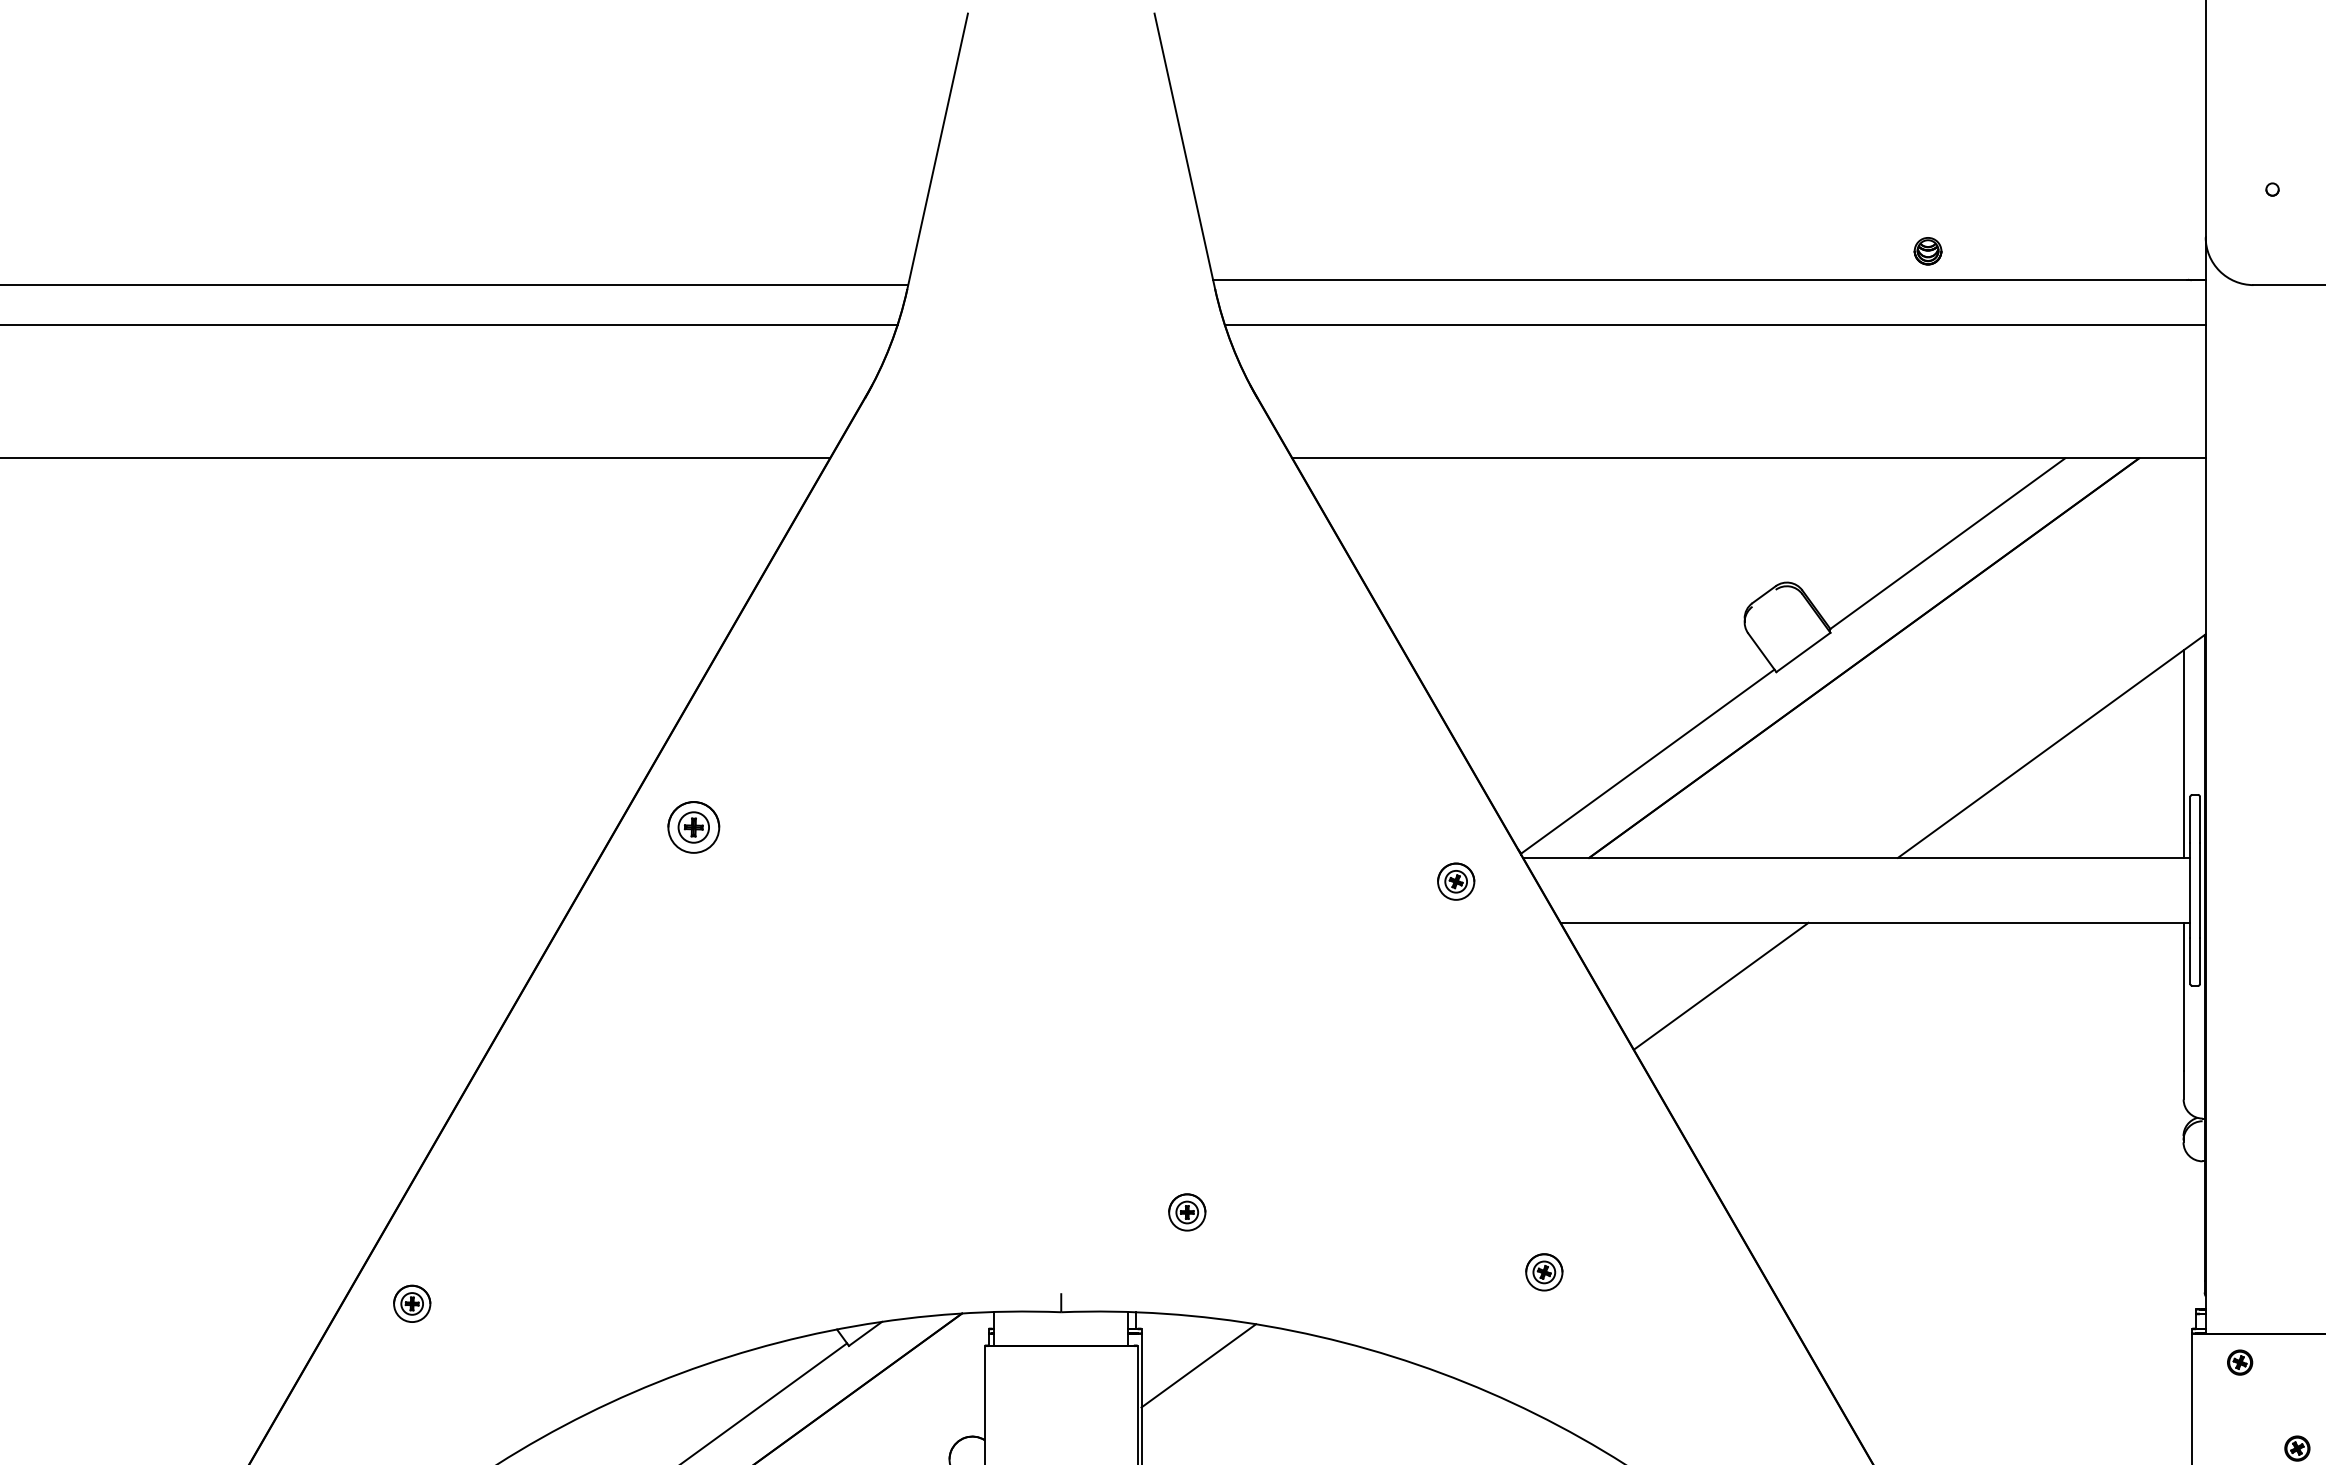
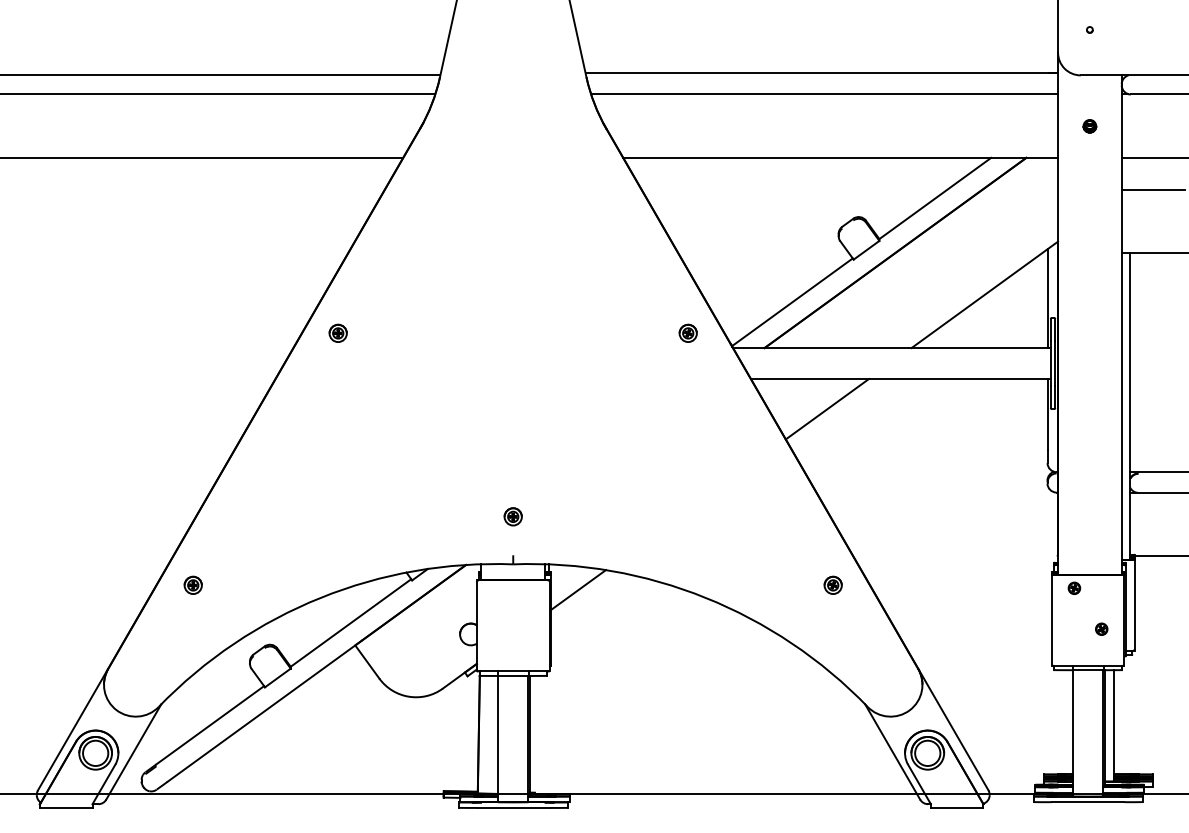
part: (1927, 251) -> (1089, 126), moved
part: (692, 825) -> (337, 332), size x0.71
part: (1454, 879) -> (687, 332), moved
part: (1185, 1211) -> (512, 516), moved
part: (1542, 1270) -> (832, 584), moved
part: (410, 1301) -> (192, 584), moved

